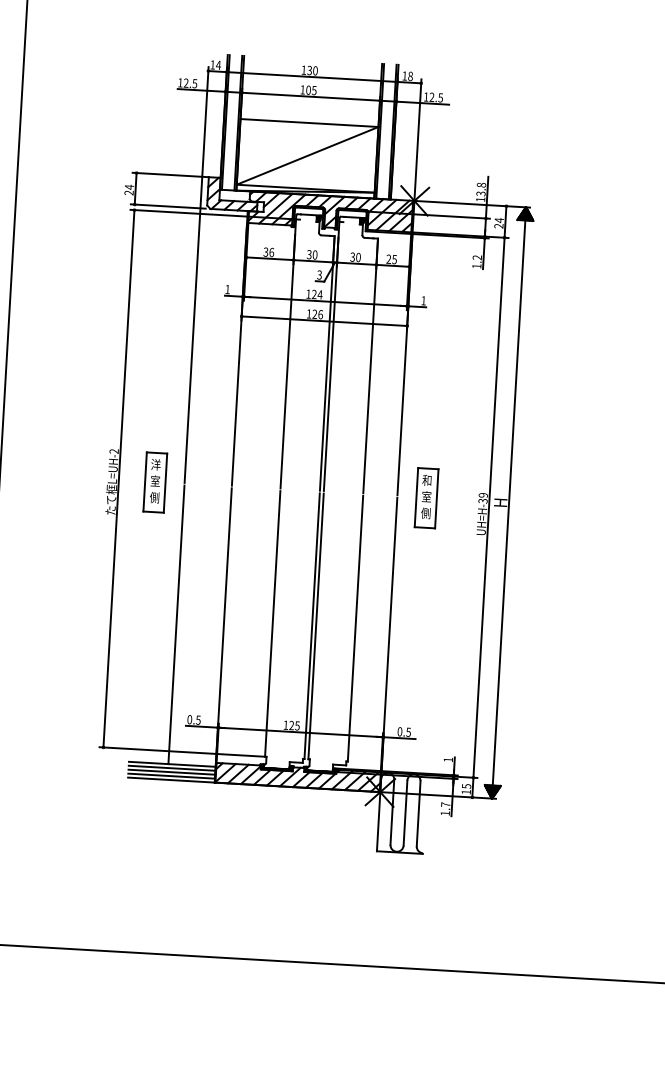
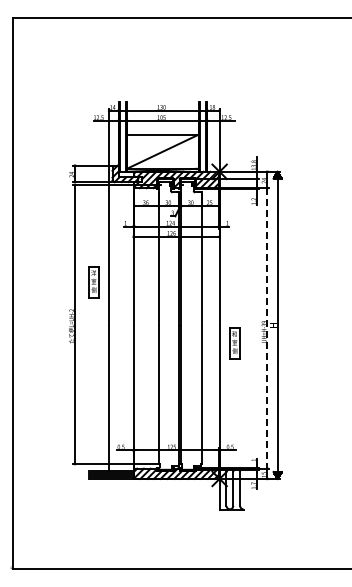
part: (154, 482) -> (93, 282), moved
part: (425, 498) -> (234, 343), moved
line: (489, 507) -> (267, 328), solid -> dashed

